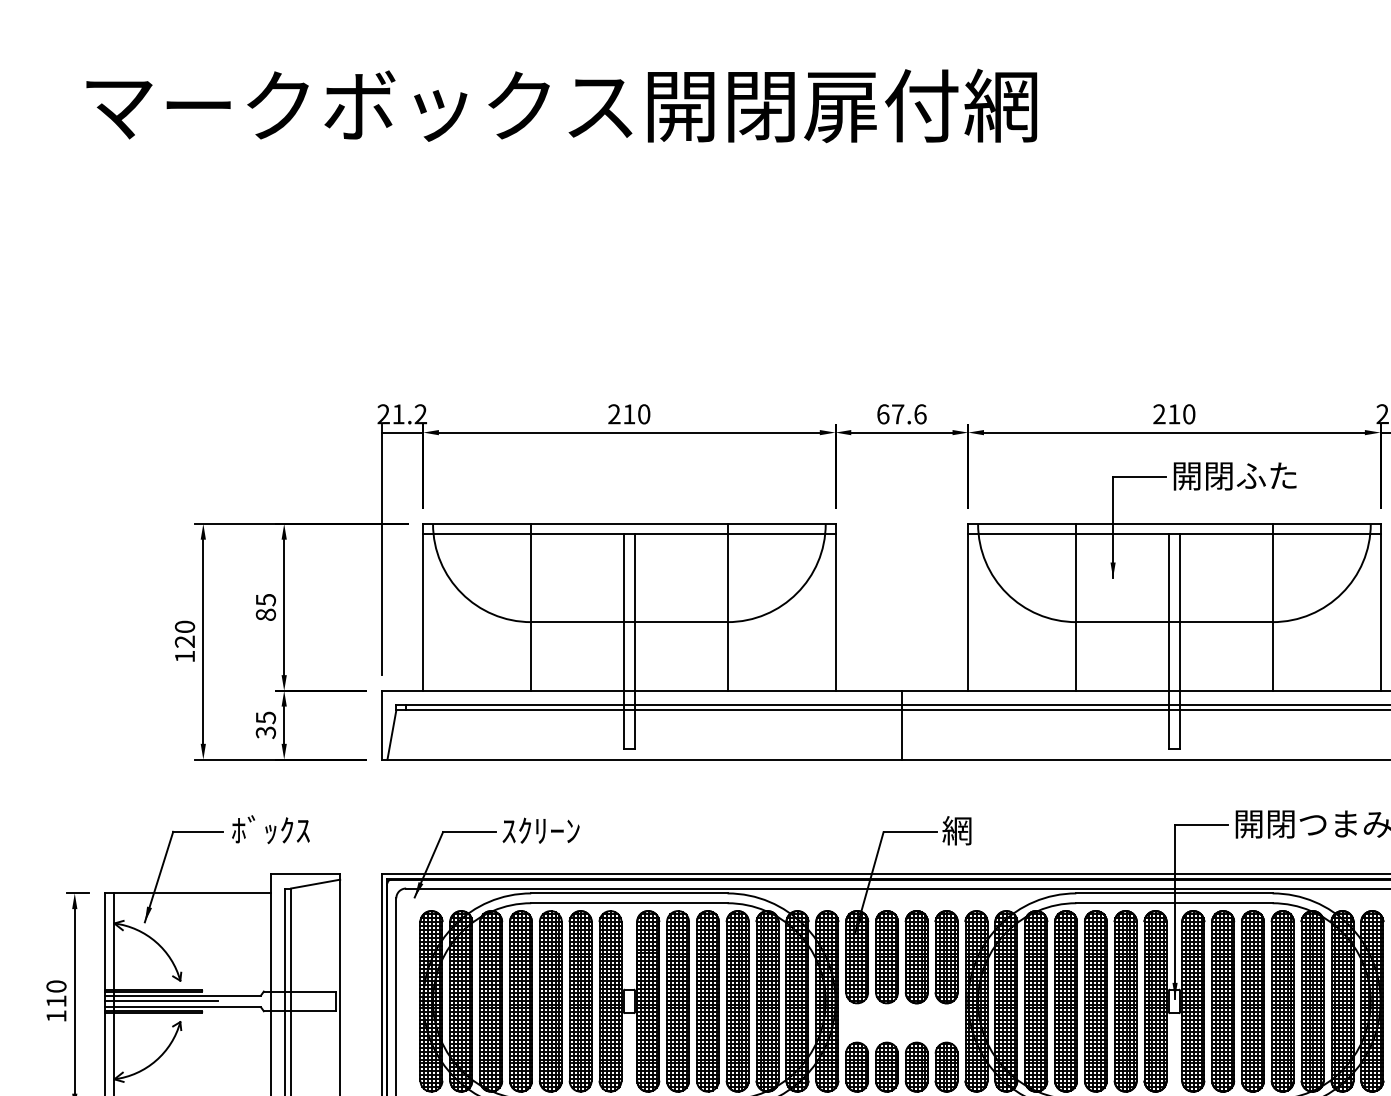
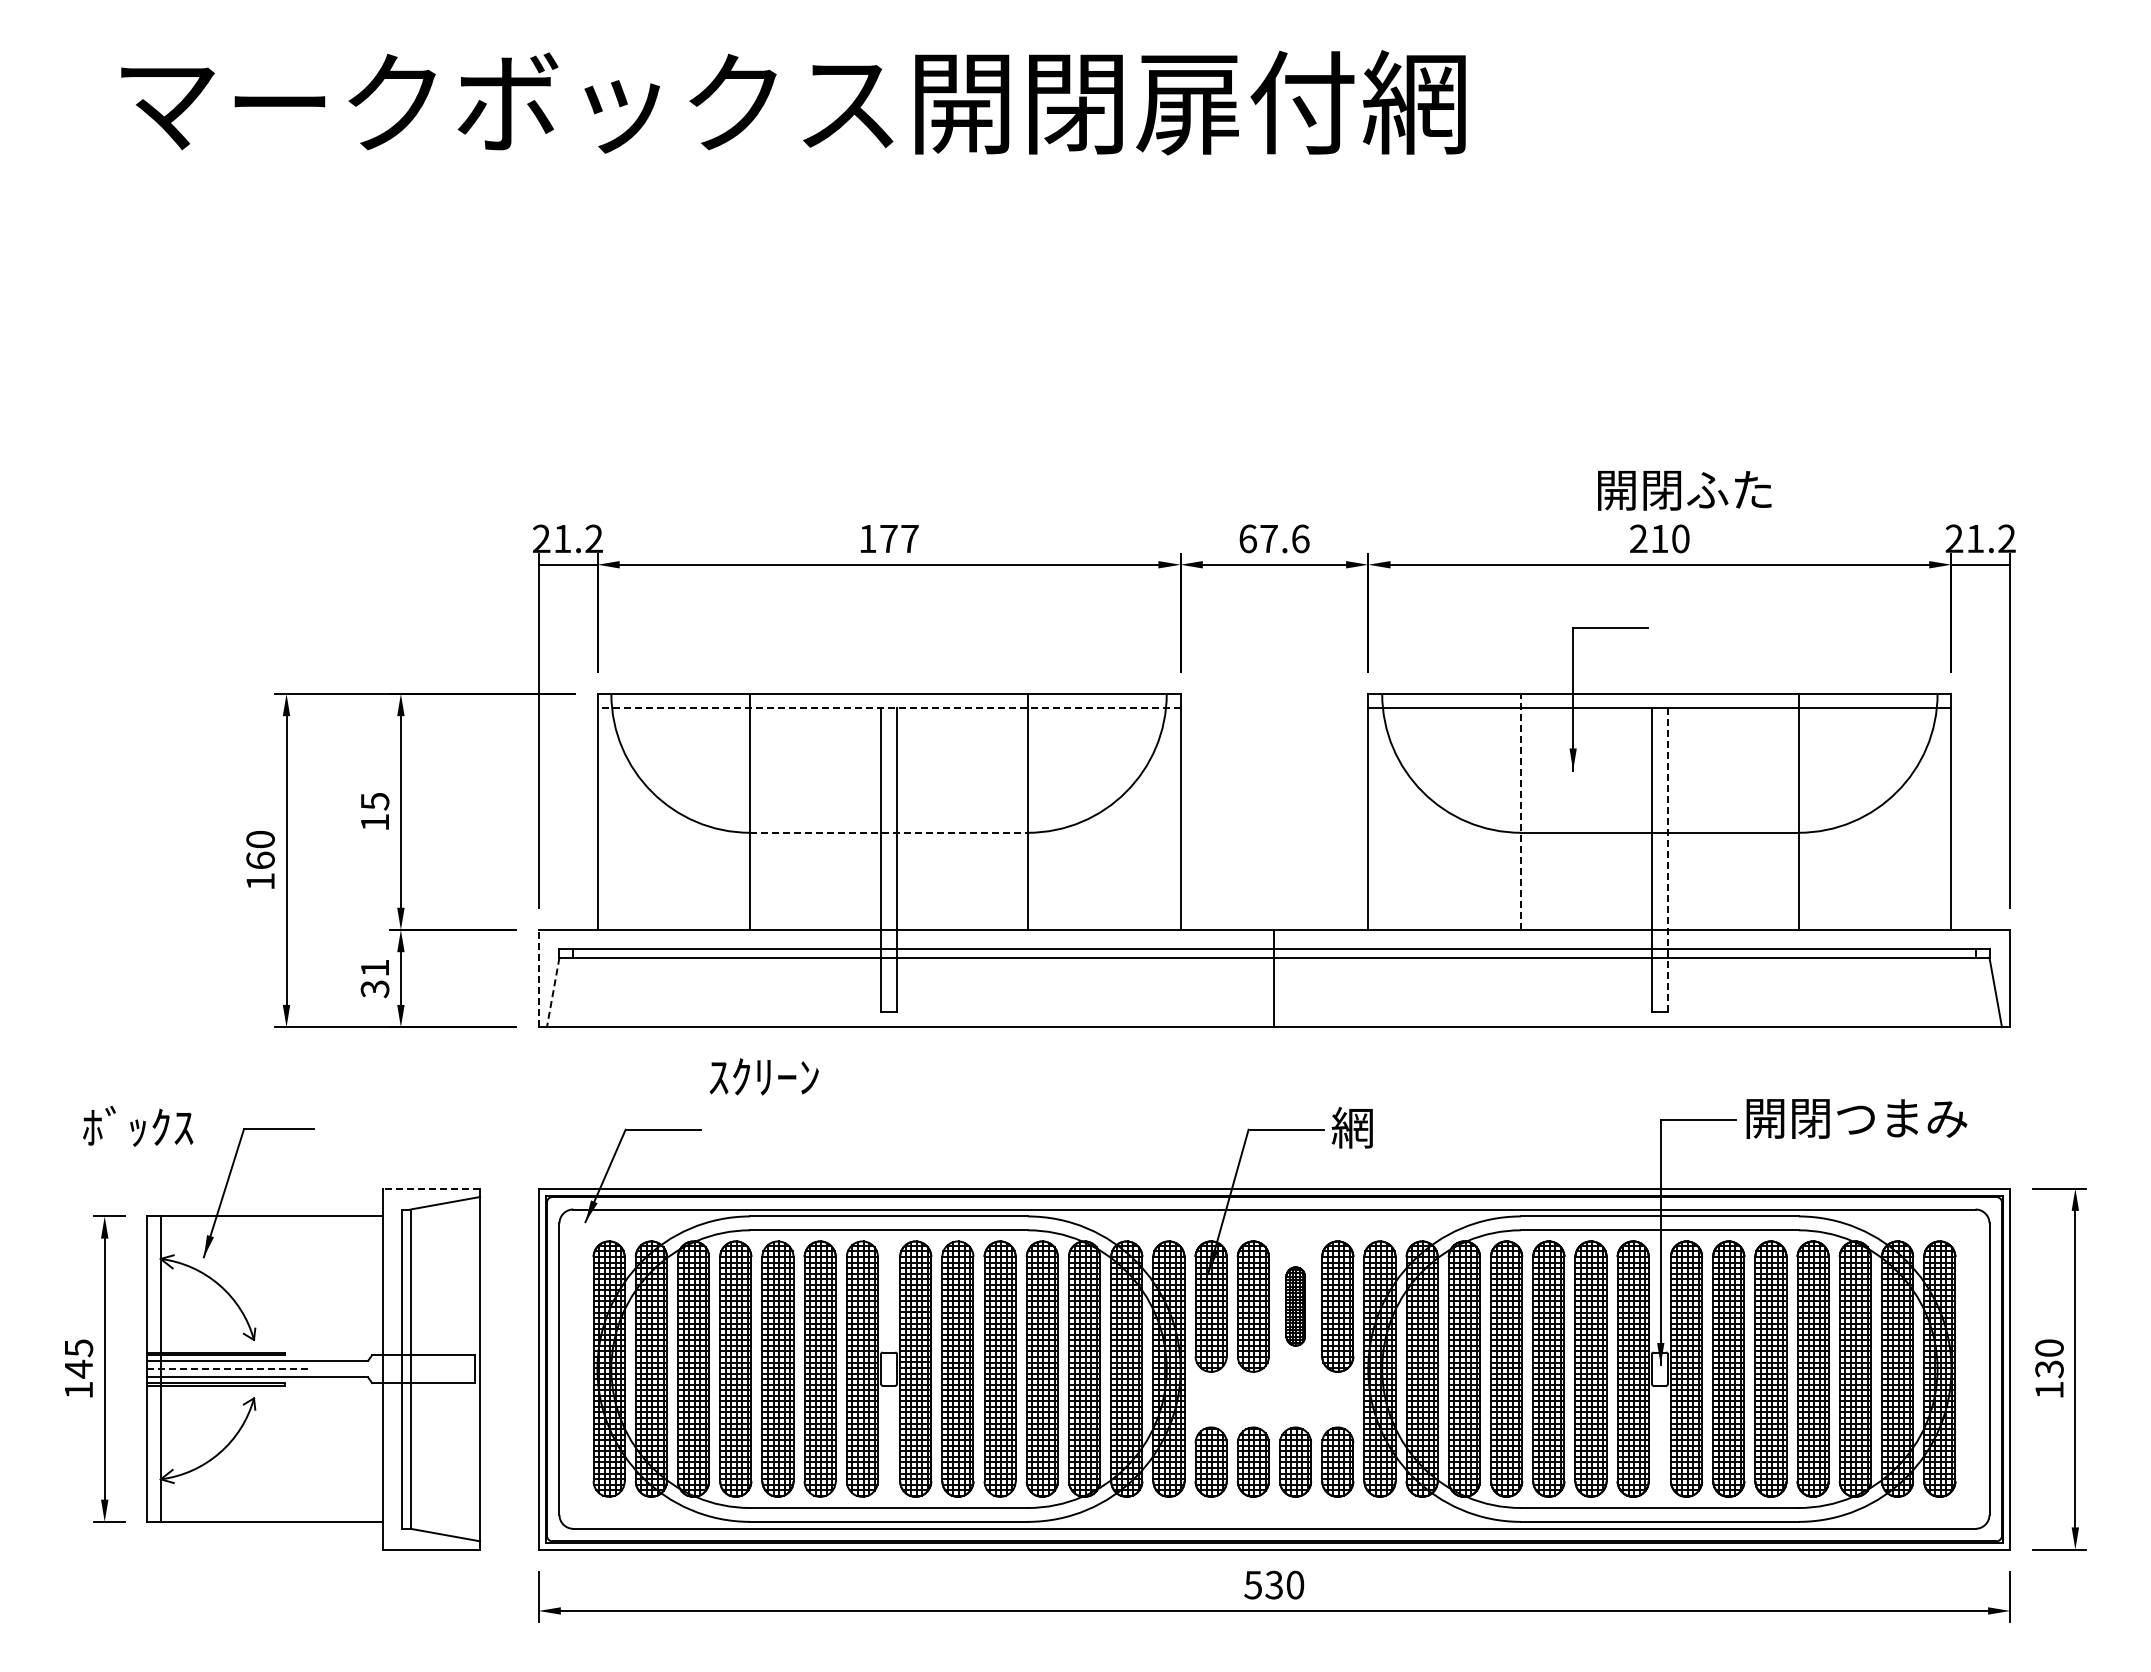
text: (628, 414) -> (888, 538), 210 -> 177
text: (1234, 476) -> (1684, 490), moved
line: (629, 533) -> (889, 707), solid -> dashed
line: (1076, 607) -> (1521, 811), solid -> dashed
text: (265, 614) -> (374, 822), 85 -> 15
line: (629, 621) -> (889, 832), solid -> dashed
text: (184, 641) -> (260, 860), 120 -> 160
line: (1179, 641) -> (1667, 859), solid -> dashed
text: (266, 718) -> (375, 968), 35 -> 31
line: (381, 725) -> (538, 978), solid -> dashed
line: (392, 735) -> (553, 992), solid -> dashed
text: (271, 829) -> (138, 1125), moved
text: (540, 830) -> (763, 1076), moved
line: (305, 873) -> (431, 1188), solid -> dashed
part: (916, 957) -> (1295, 1306), size x0.6
text: (56, 993) -> (78, 1358), 110 -> 145
line: (160, 1001) -> (226, 1369), solid -> dashed

